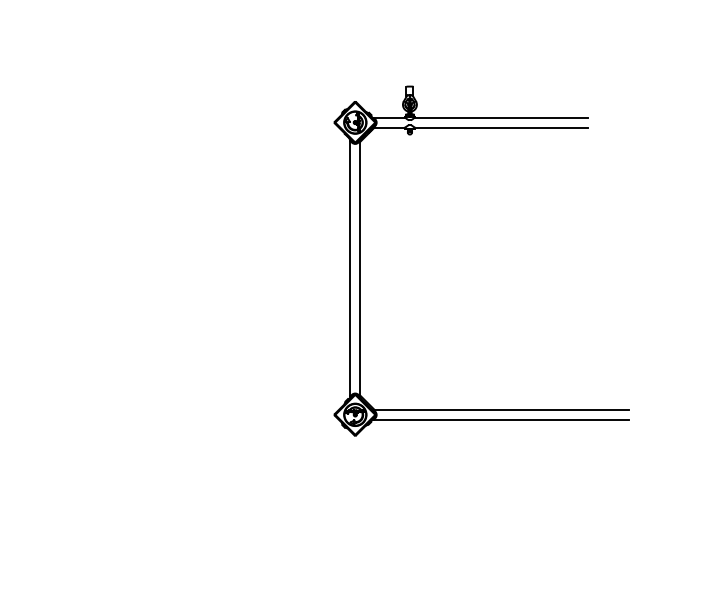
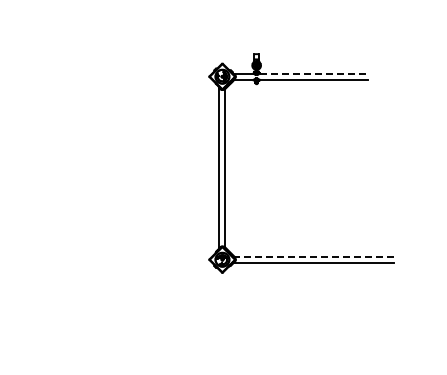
line: (502, 117) -> (314, 73), solid -> dashed
line: (500, 409) -> (313, 256), solid -> dashed

